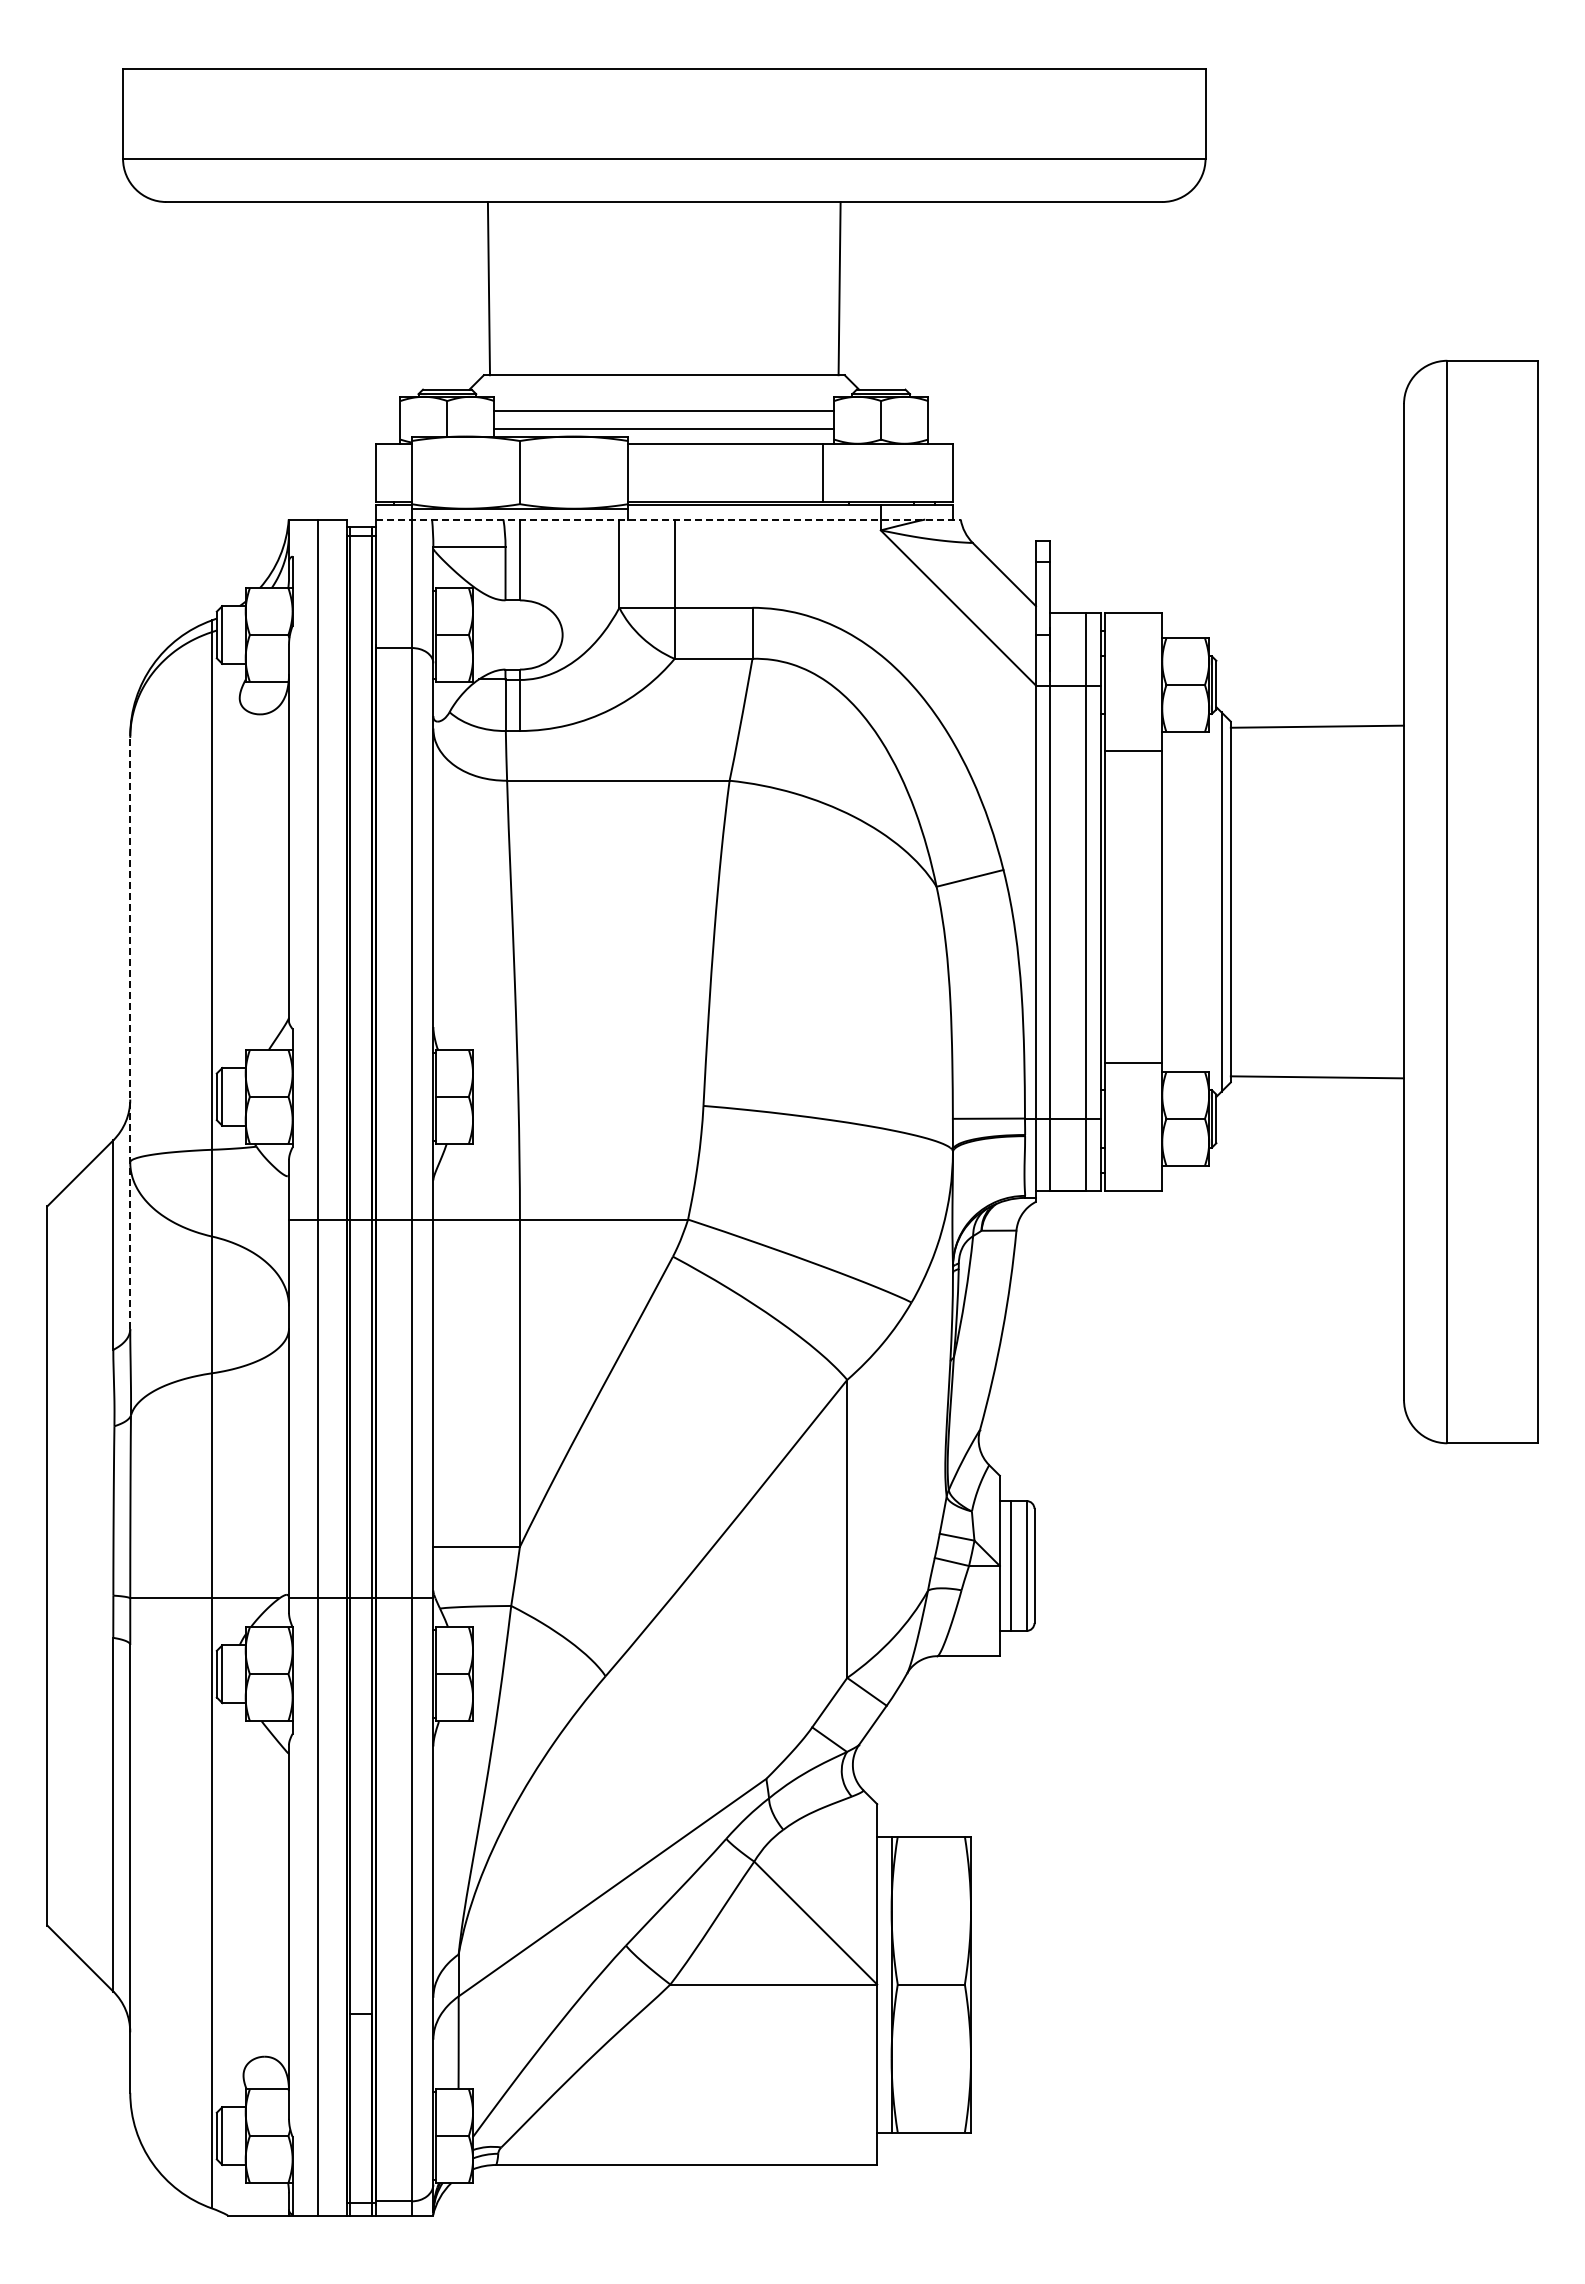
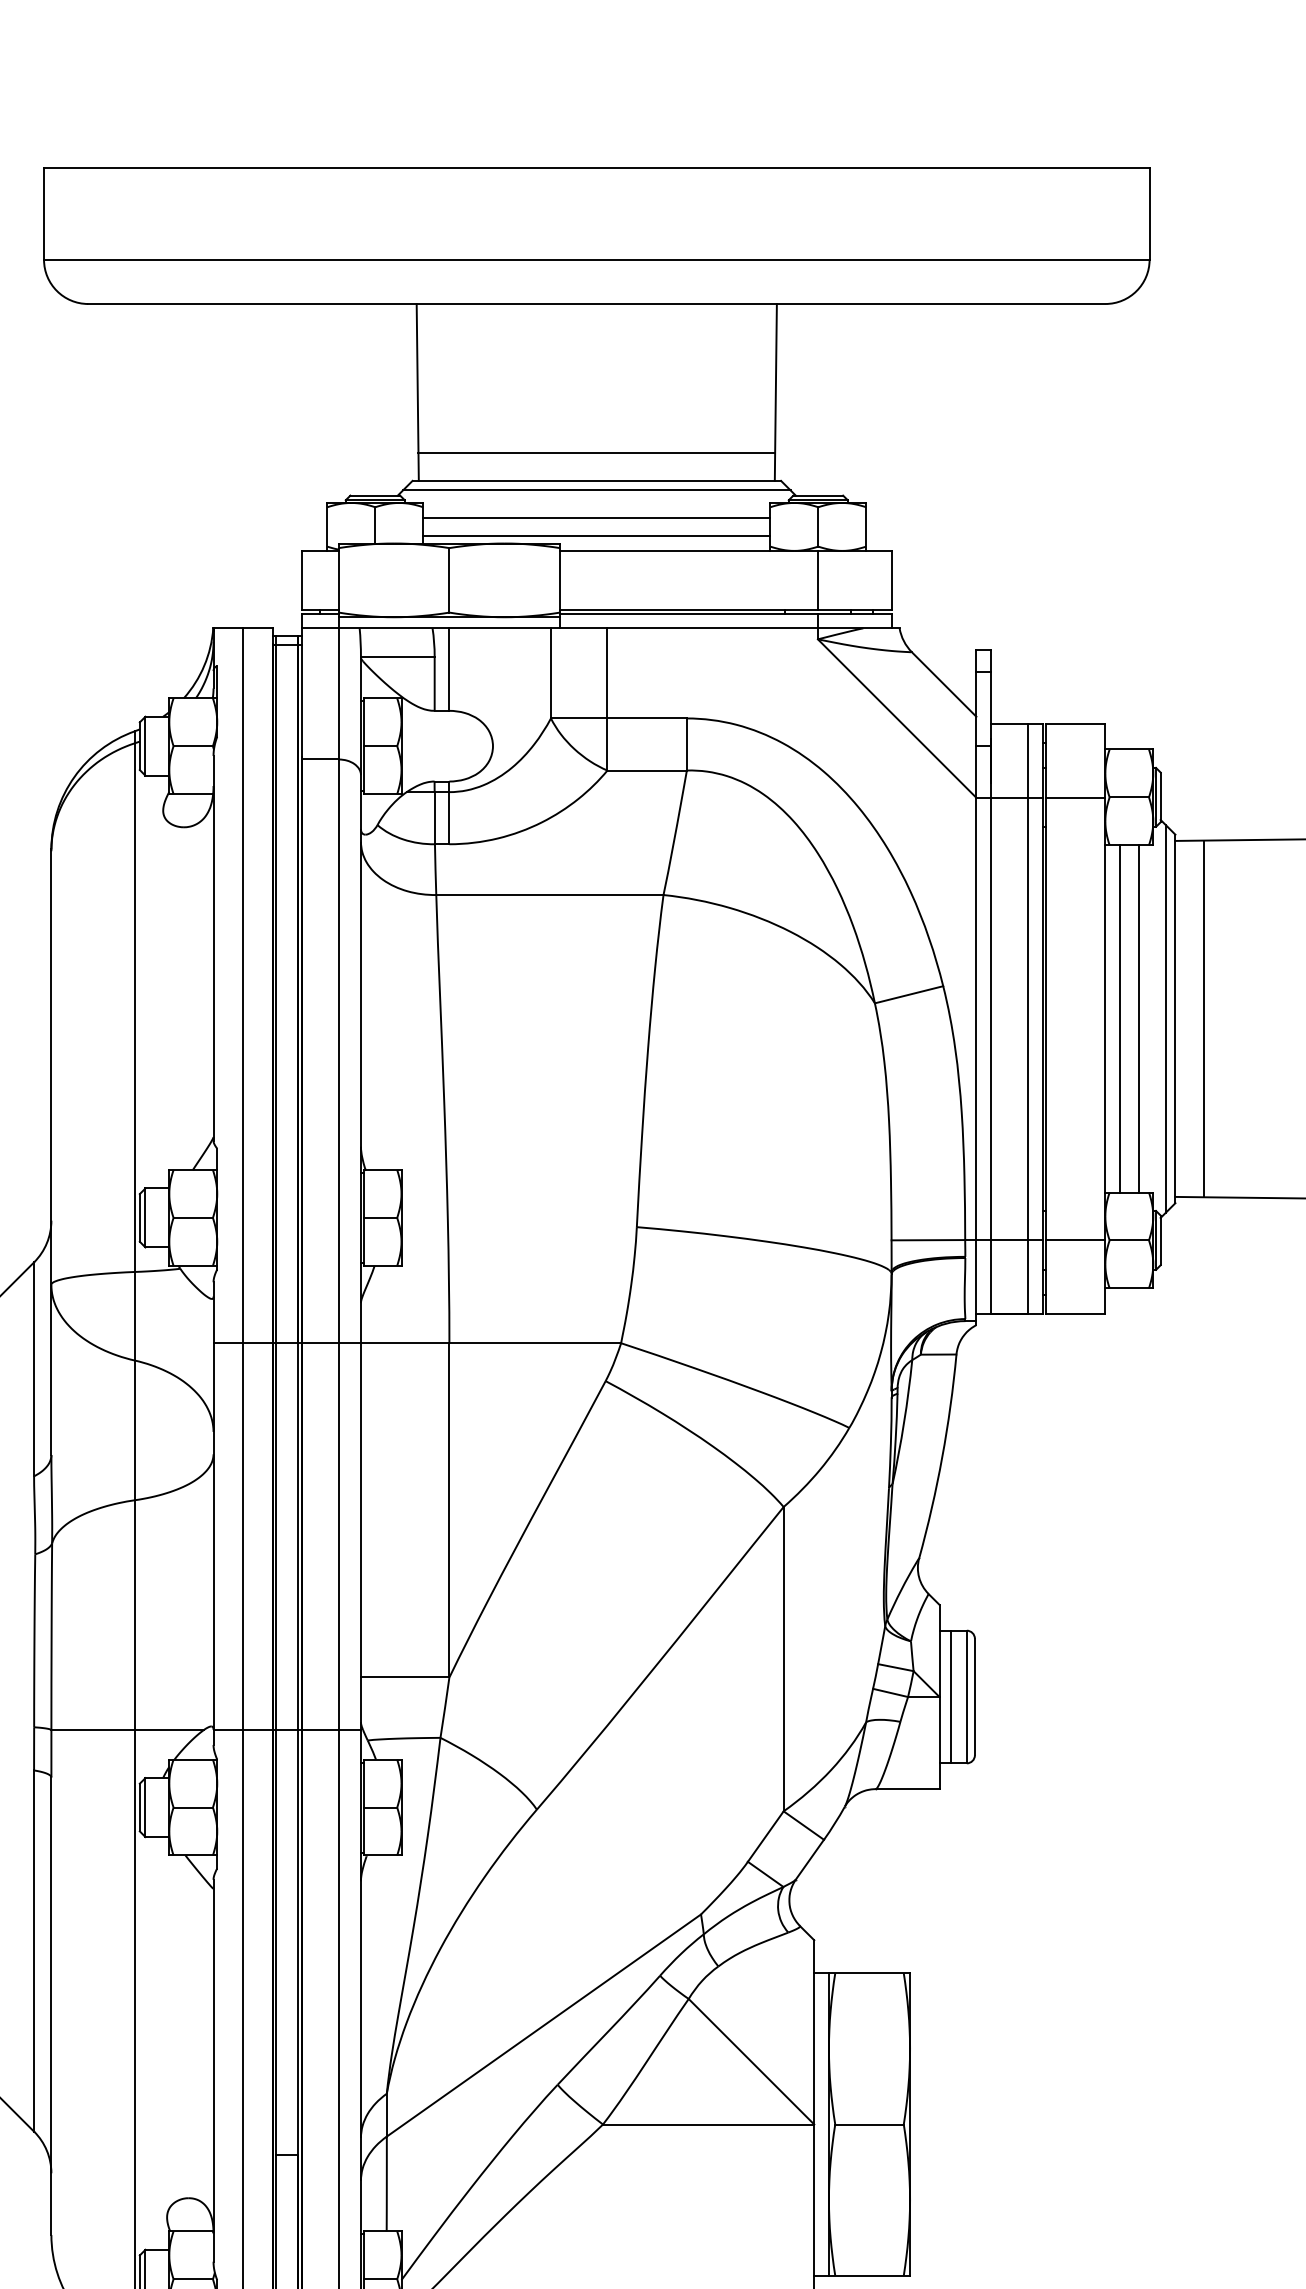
line: (663, 347) -> (596, 452), added
line: (663, 384) -> (596, 490), added
line: (822, 472) -> (817, 580), moved
line: (668, 519) -> (601, 628), dashed -> solid
line: (1133, 750) -> (1076, 797), moved
line: (1258, 901) -> (1203, 1018), added
line: (1176, 902) -> (1119, 1019), added
line: (1194, 902) -> (1138, 1019), added
line: (130, 1032) -> (51, 1152), dashed -> solid
line: (1133, 1062) -> (1076, 1240), moved

